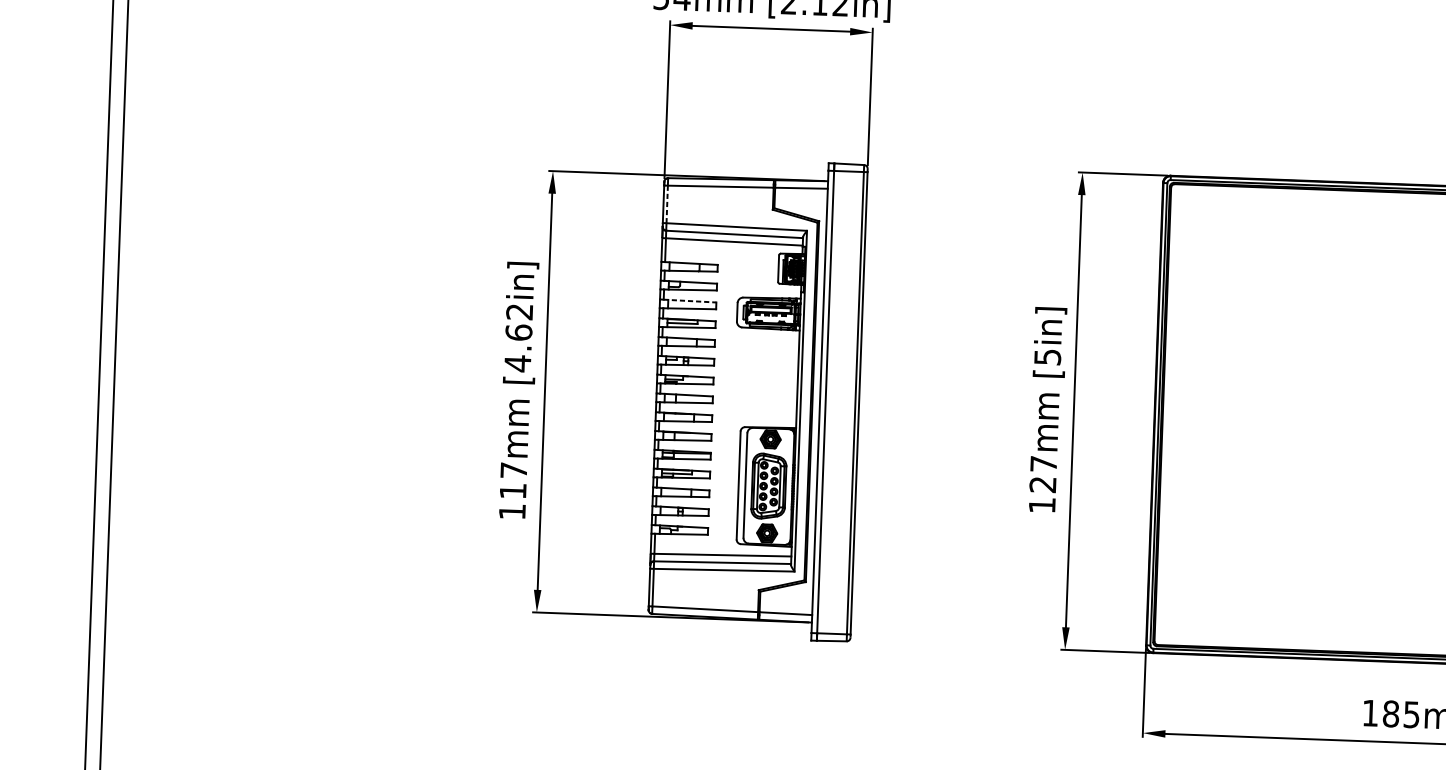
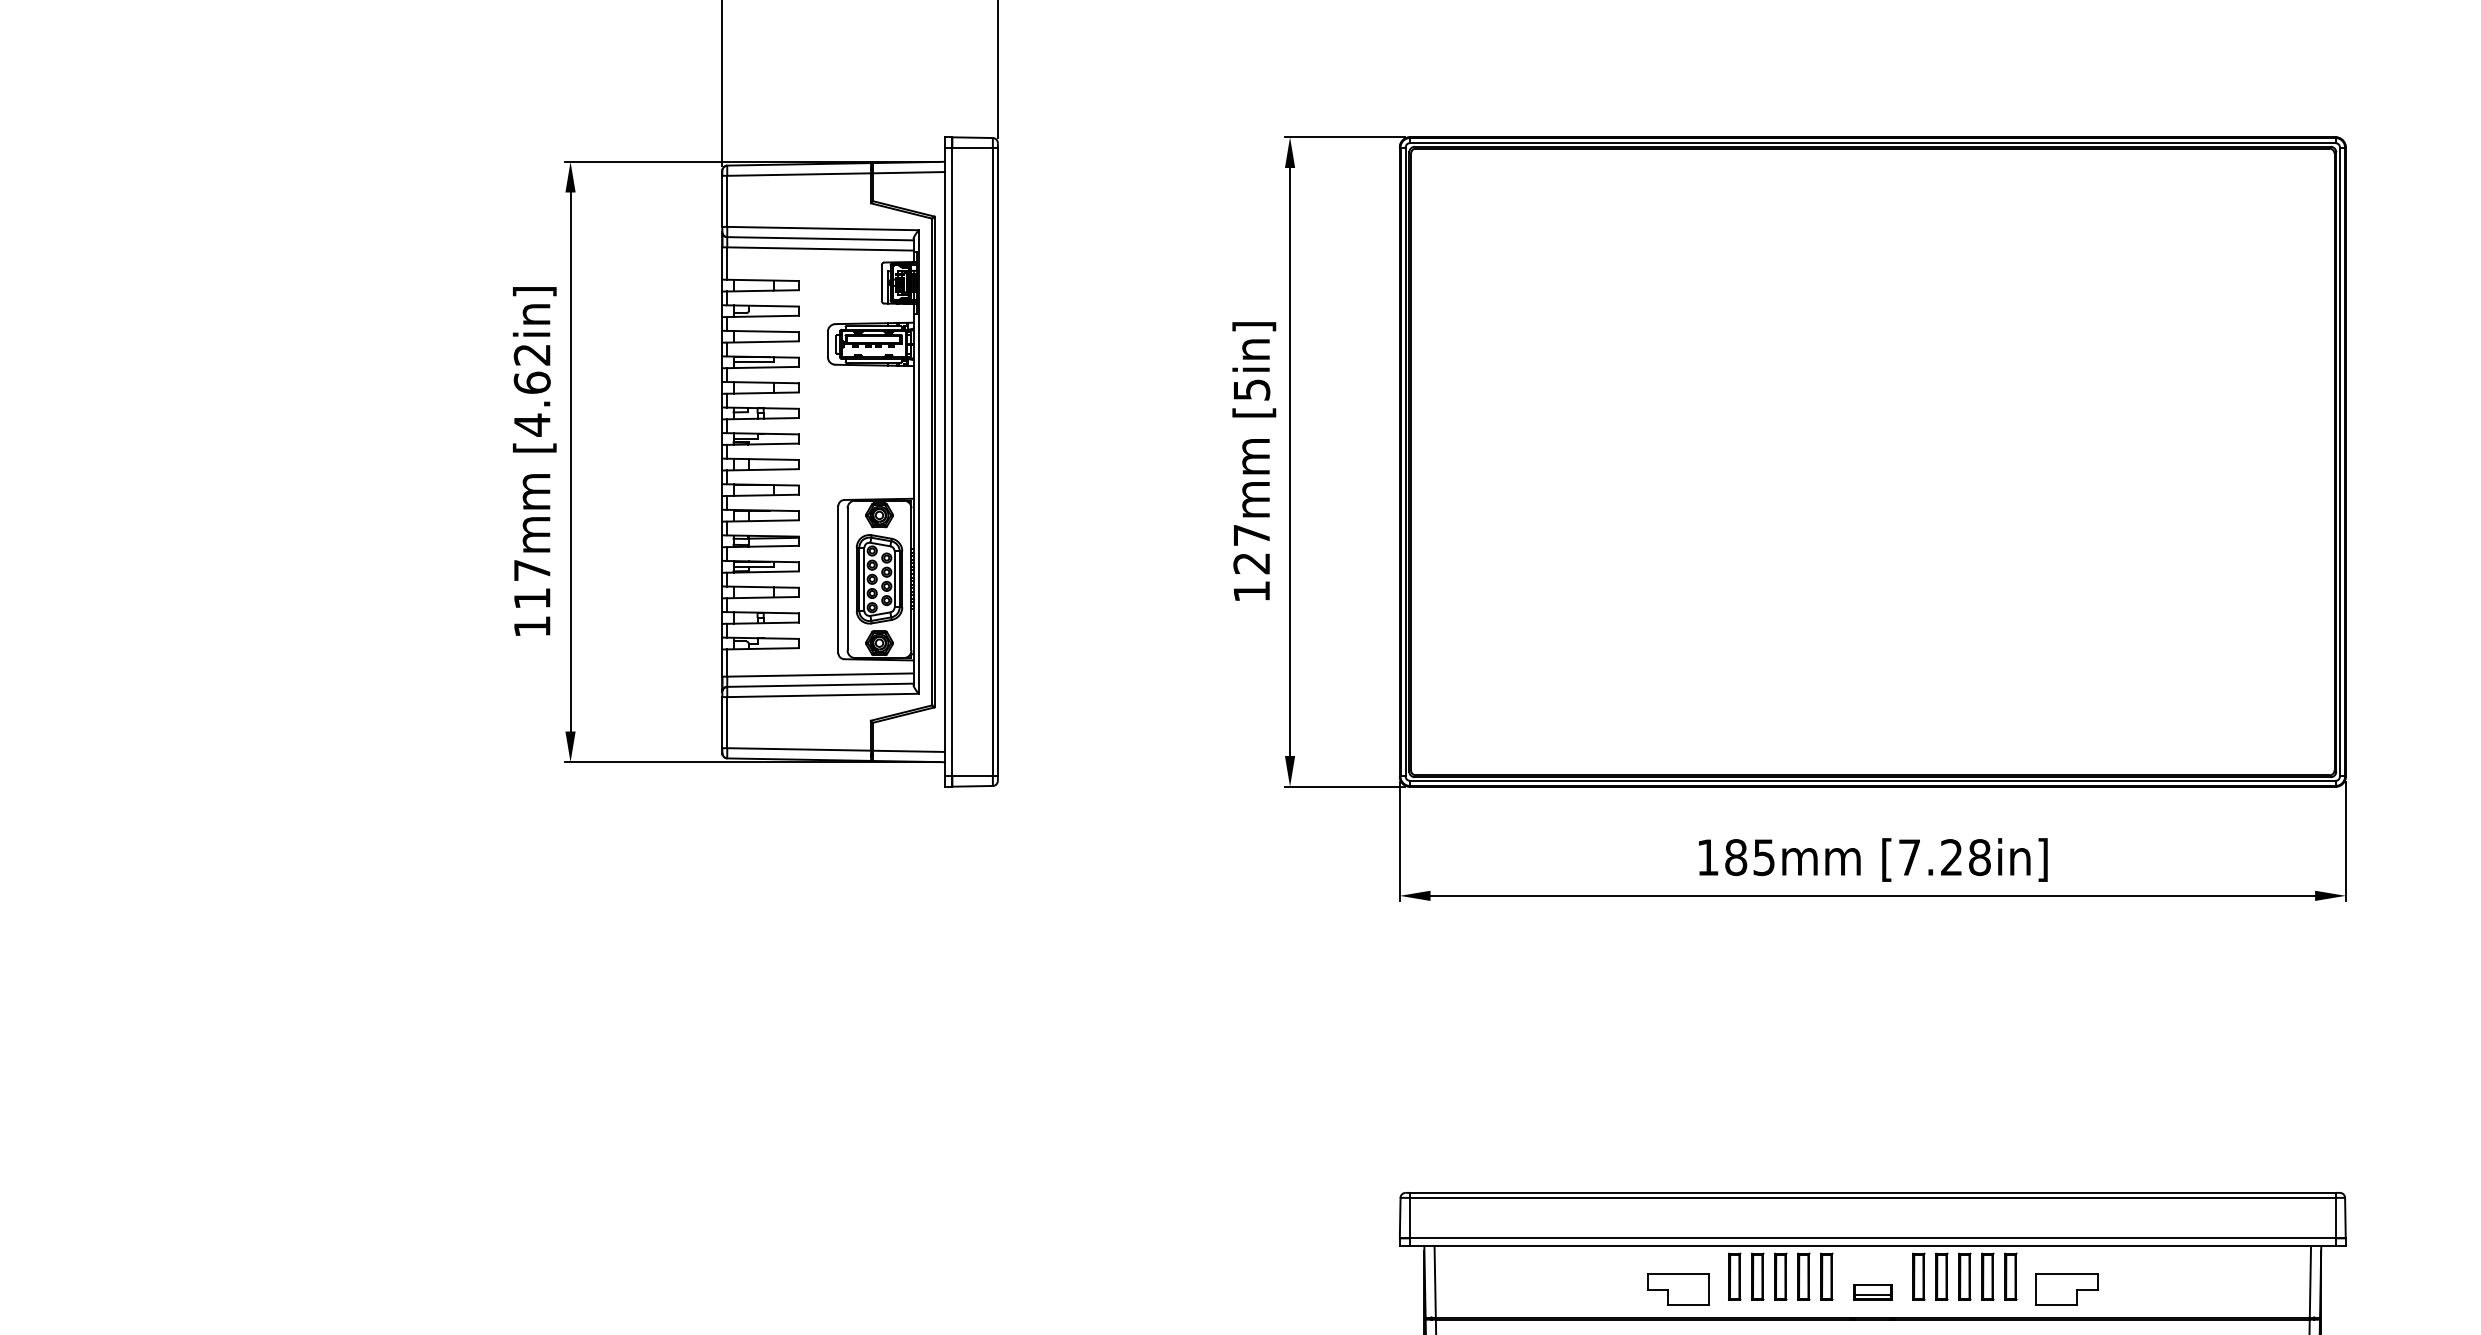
line: (667, 204) -> (727, 201), dashed -> solid
line: (690, 301) -> (763, 331), dashed -> solid

